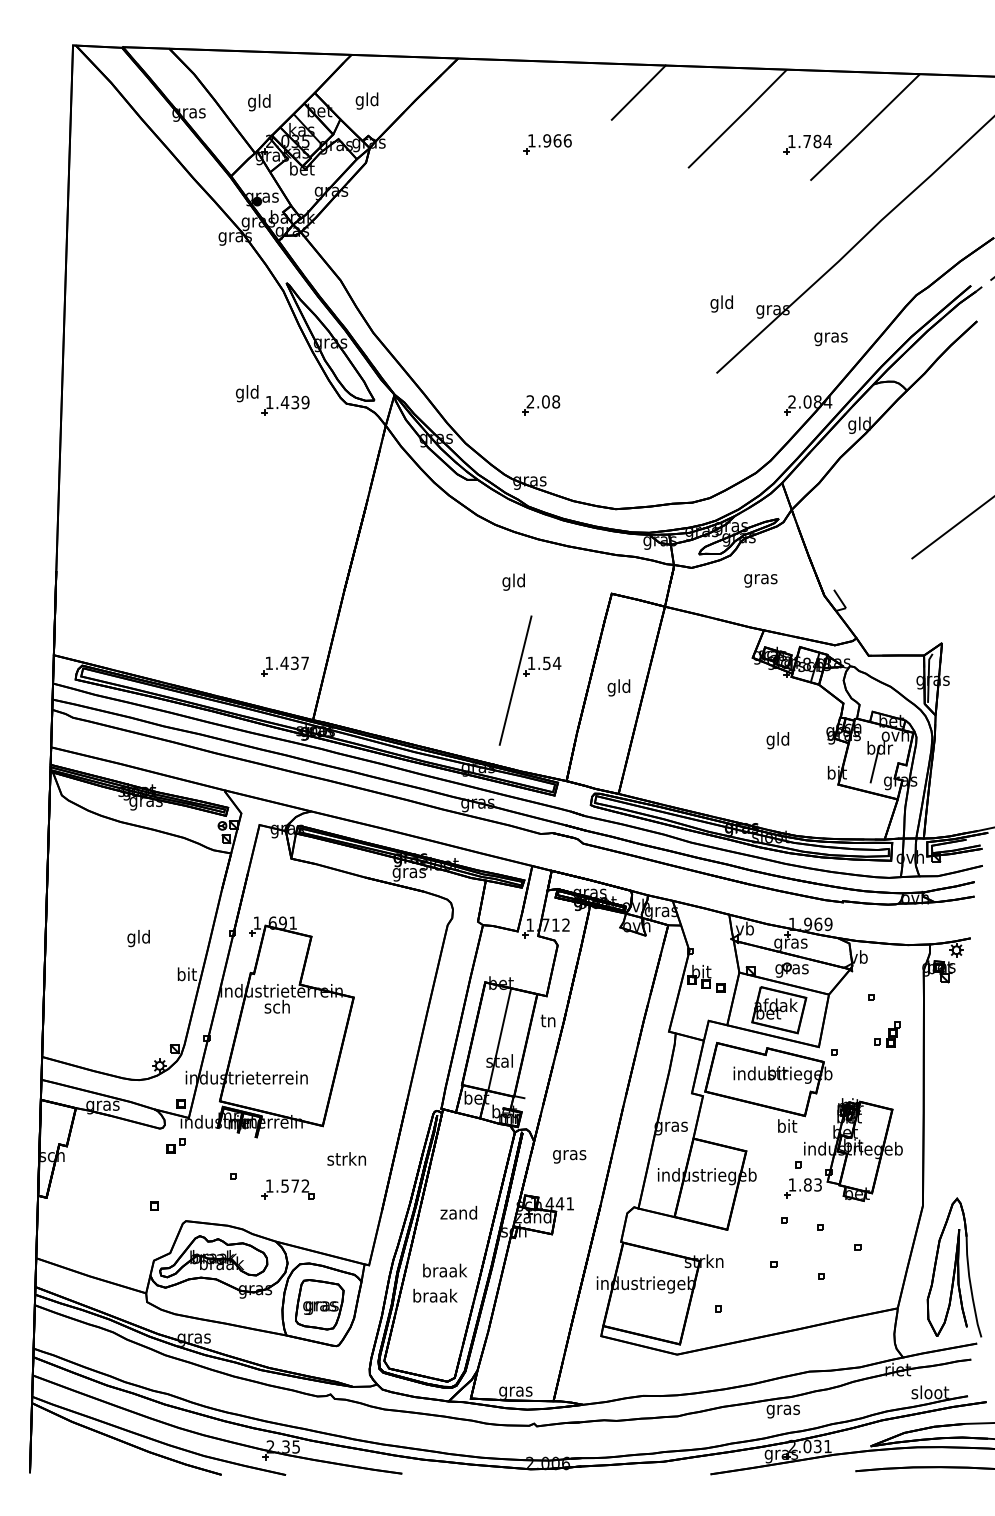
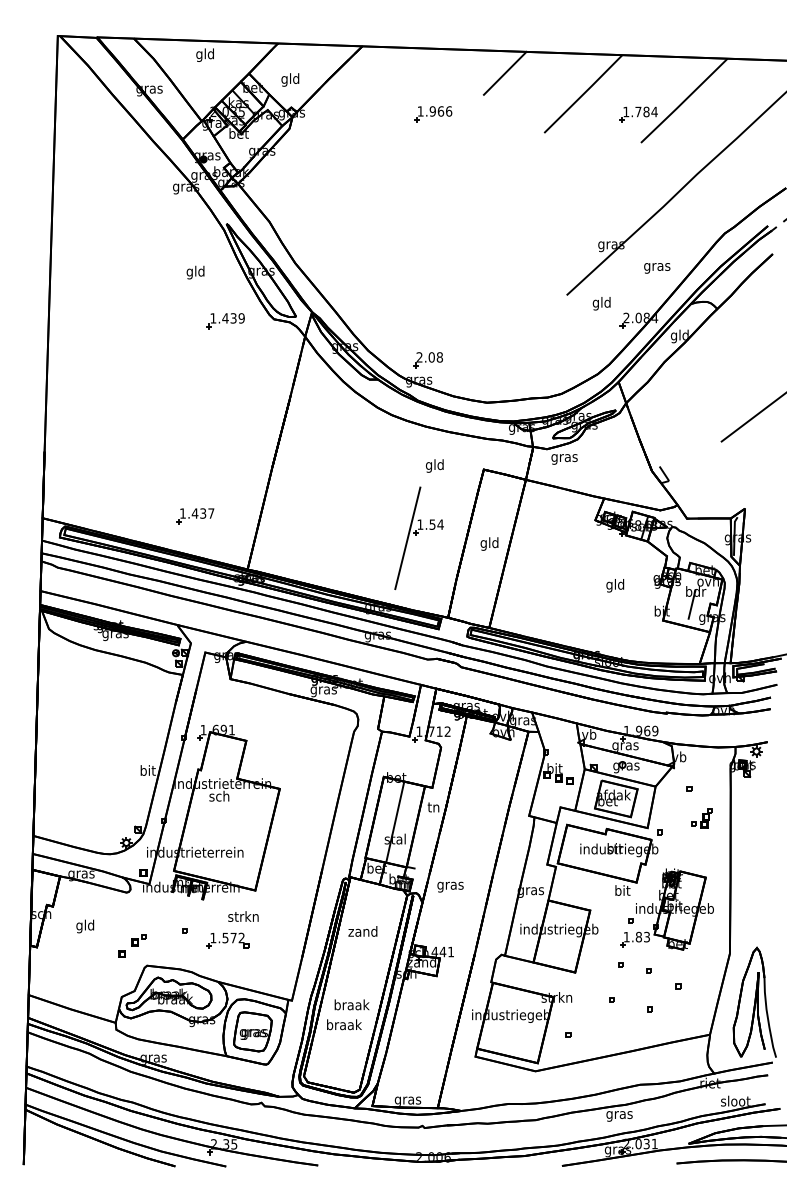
text: (259, 102) -> (205, 55), moved
text: (721, 303) -> (601, 303), moved
text: (247, 393) -> (195, 272), moved
part: (541, 405) -> (428, 360), moved
text: (760, 580) -> (564, 459), moved
text: (513, 581) -> (434, 465), moved
part: (284, 666) -> (195, 516), moved
text: (138, 938) -> (85, 926), moved
part: (175, 1145) -> (138, 939), moved
text: (569, 1156) -> (450, 886), moved
text: (346, 1158) -> (243, 916), moved
text: (458, 1212) -> (362, 931), moved

